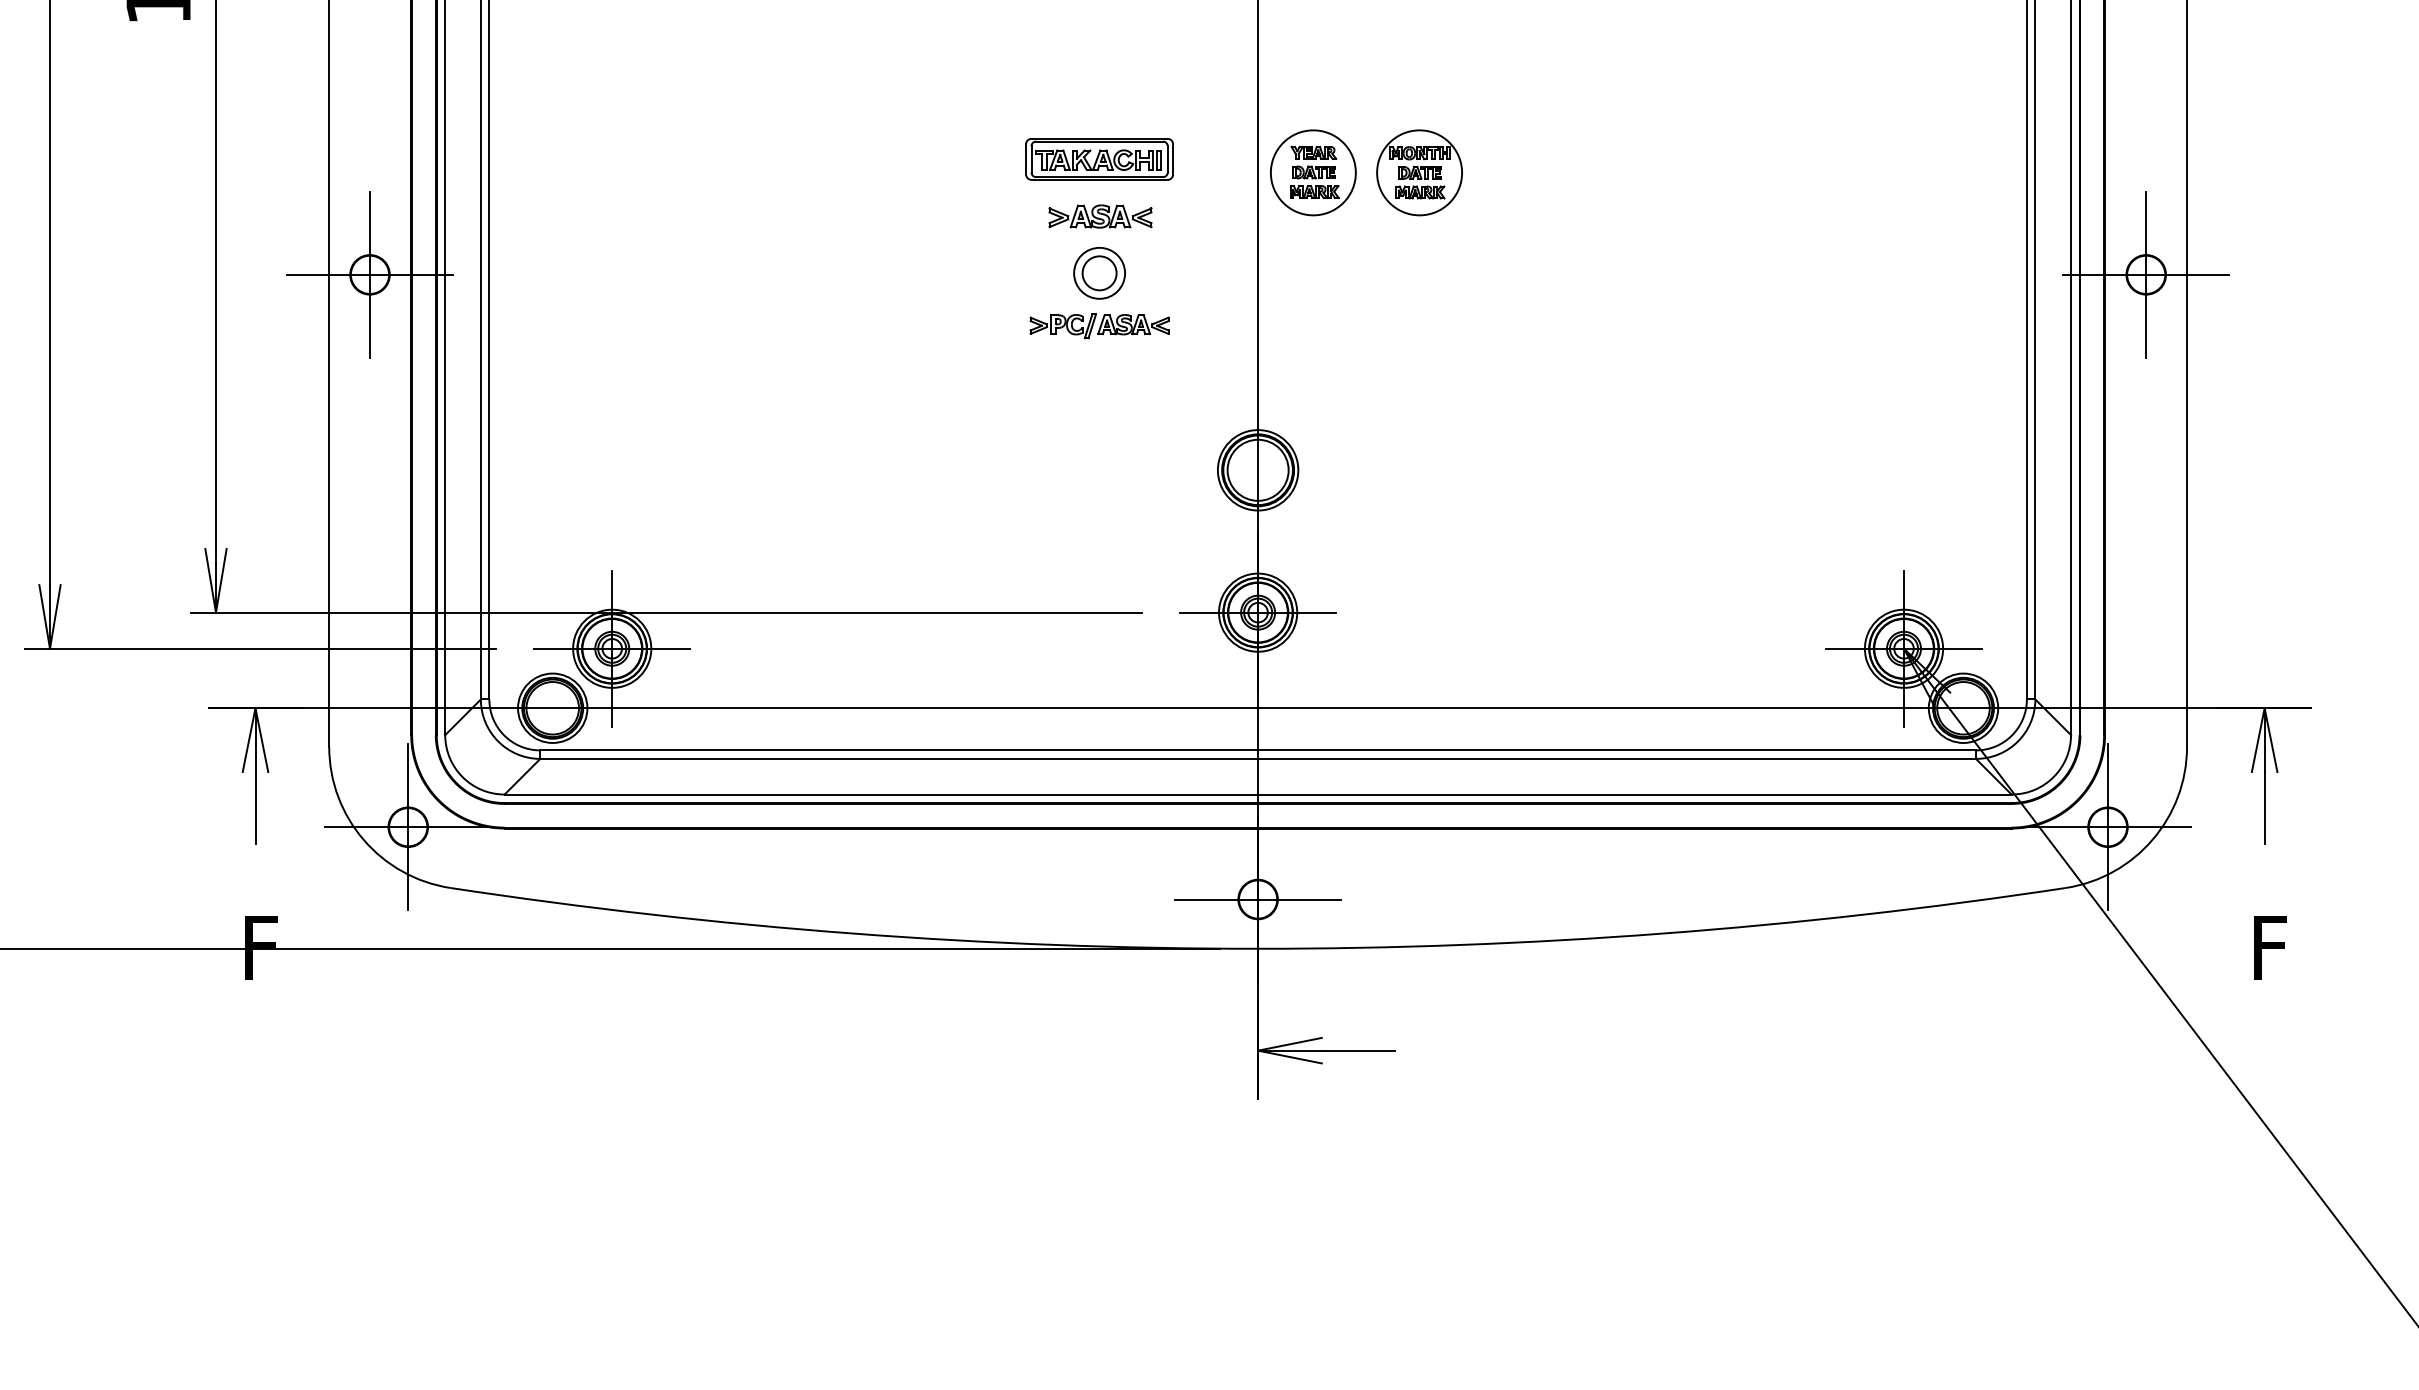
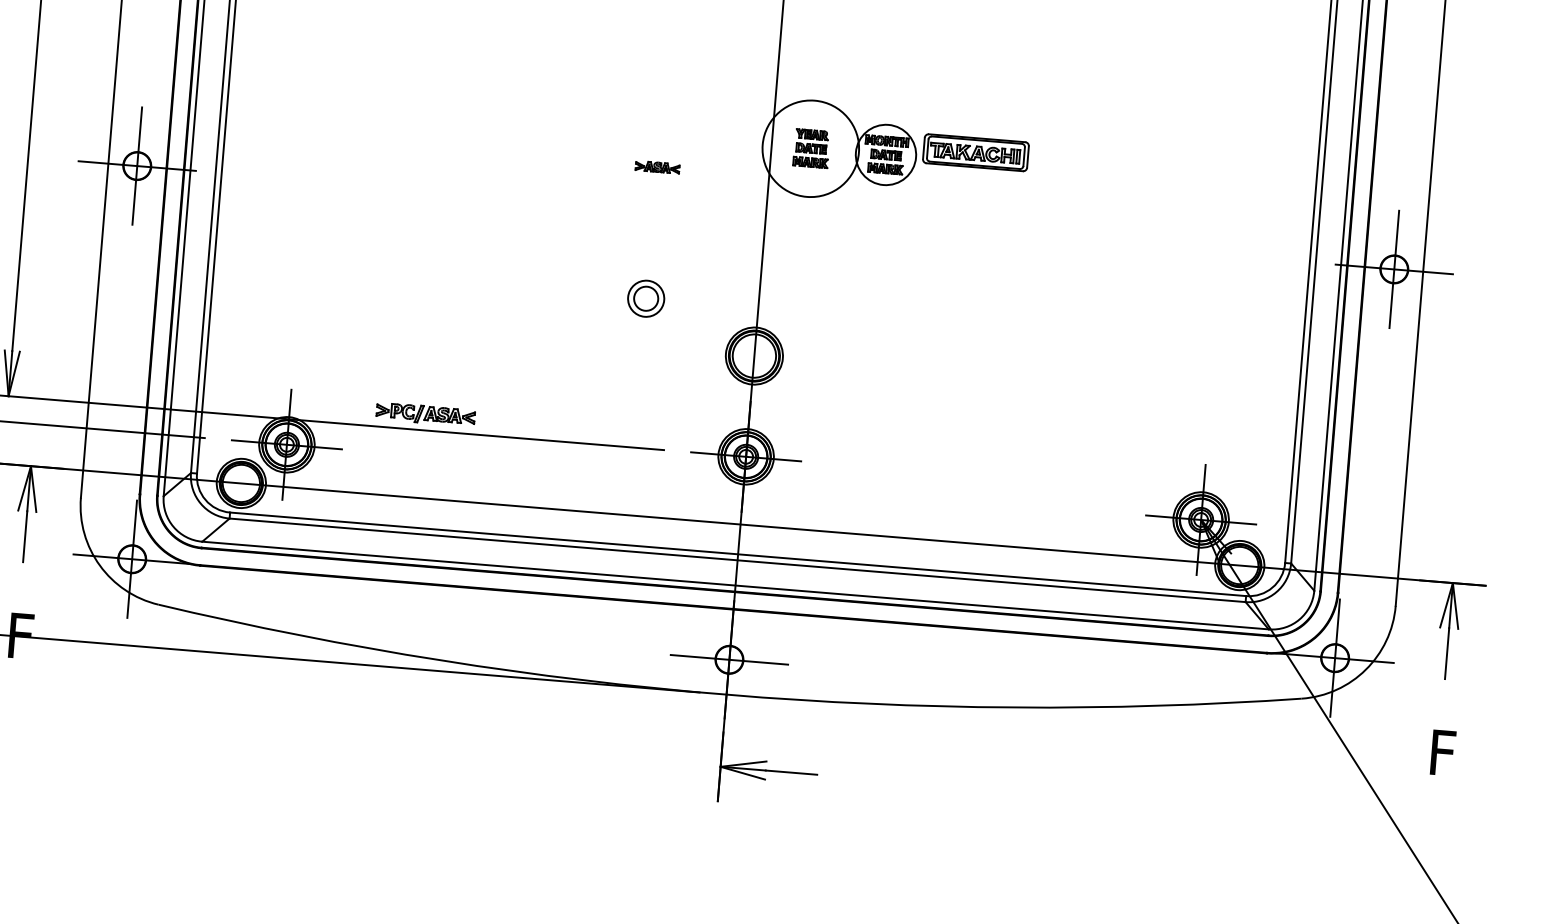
part: (1099, 159) -> (975, 152), moved
circle: (1312, 172) -> (810, 148), size x1.6
part: (1100, 216) -> (657, 167), size x0.6
part: (1099, 273) -> (646, 298), moved
part: (1099, 326) -> (425, 414), moved

